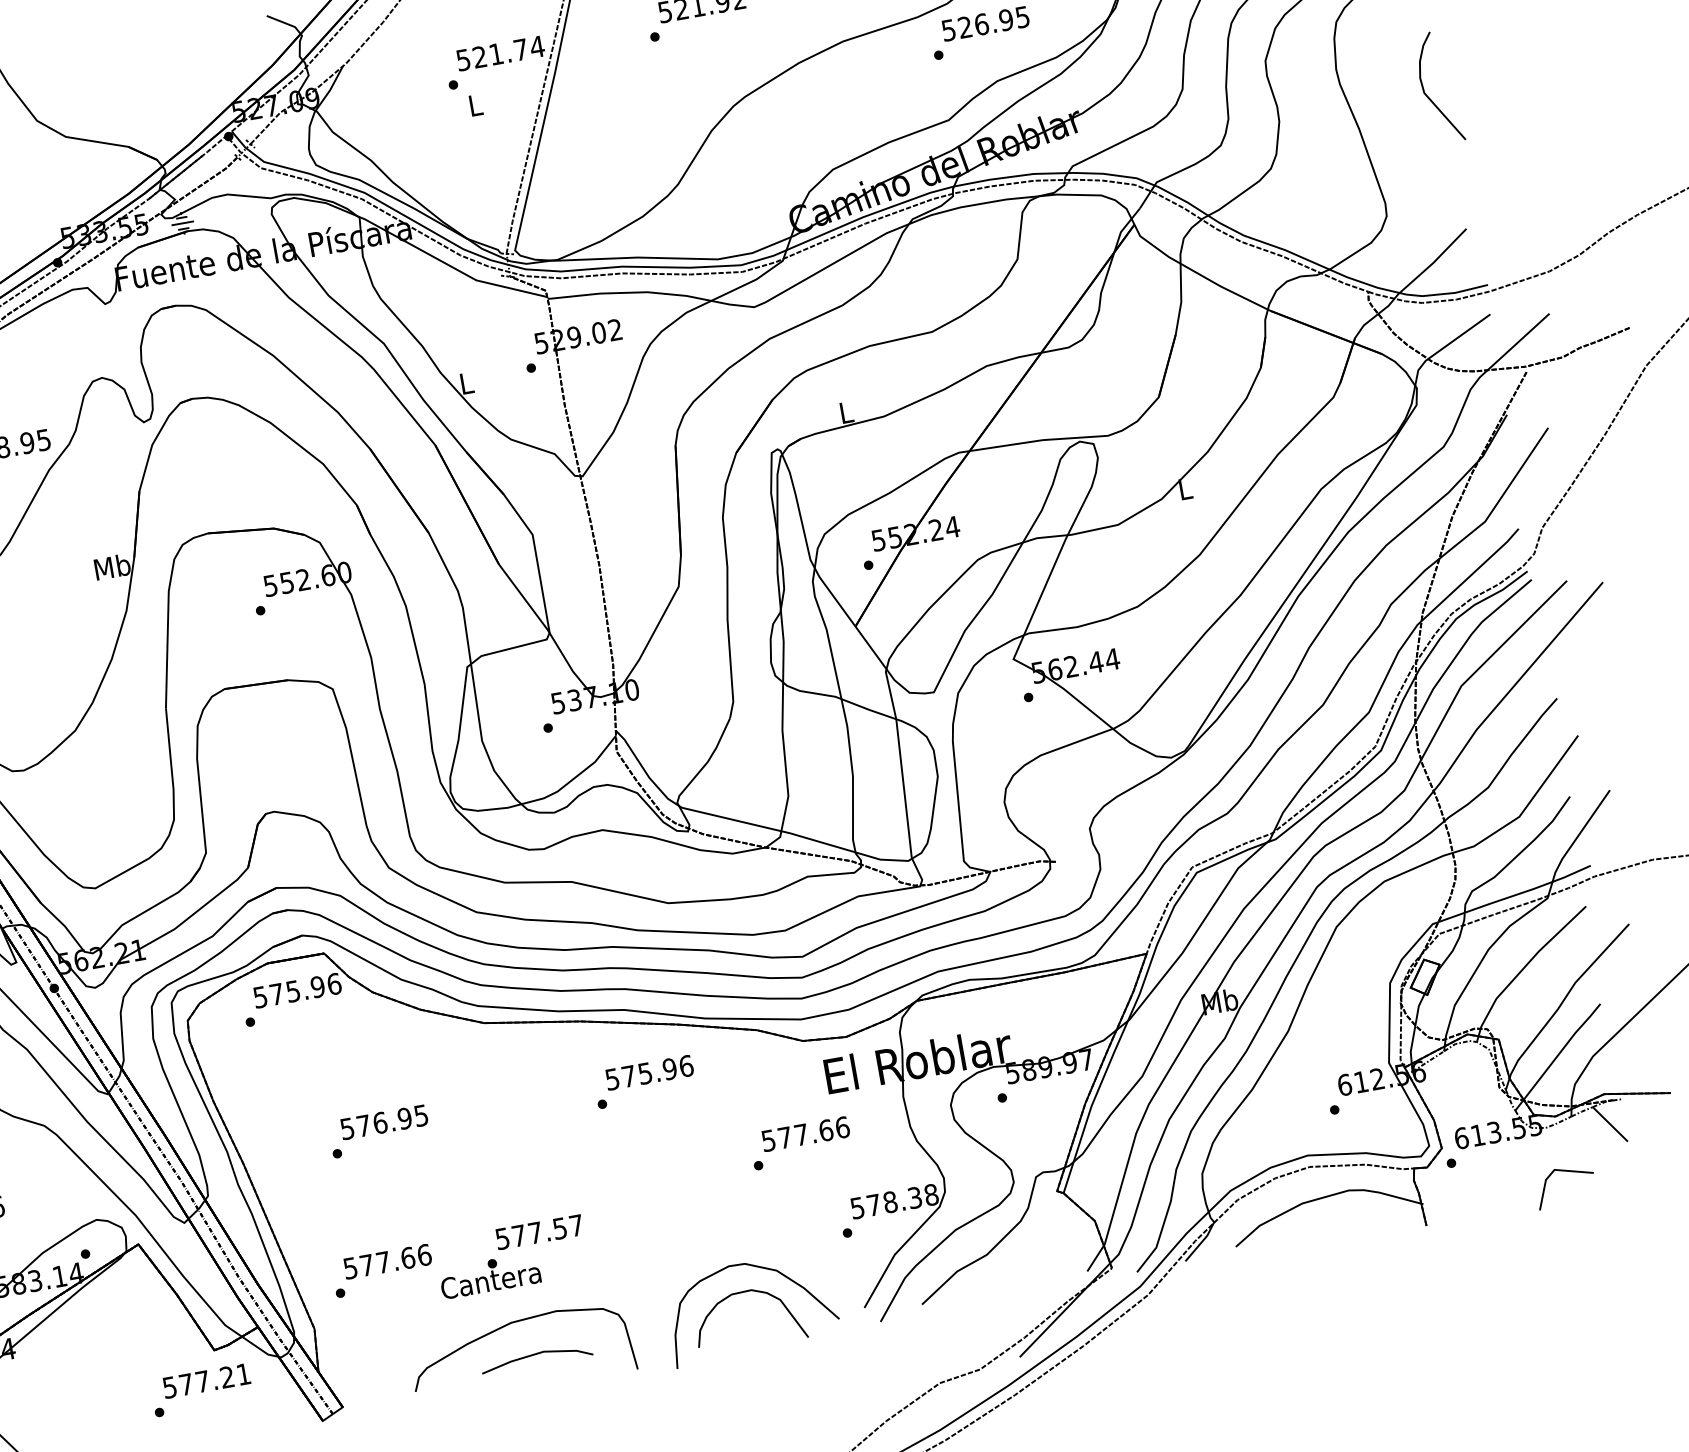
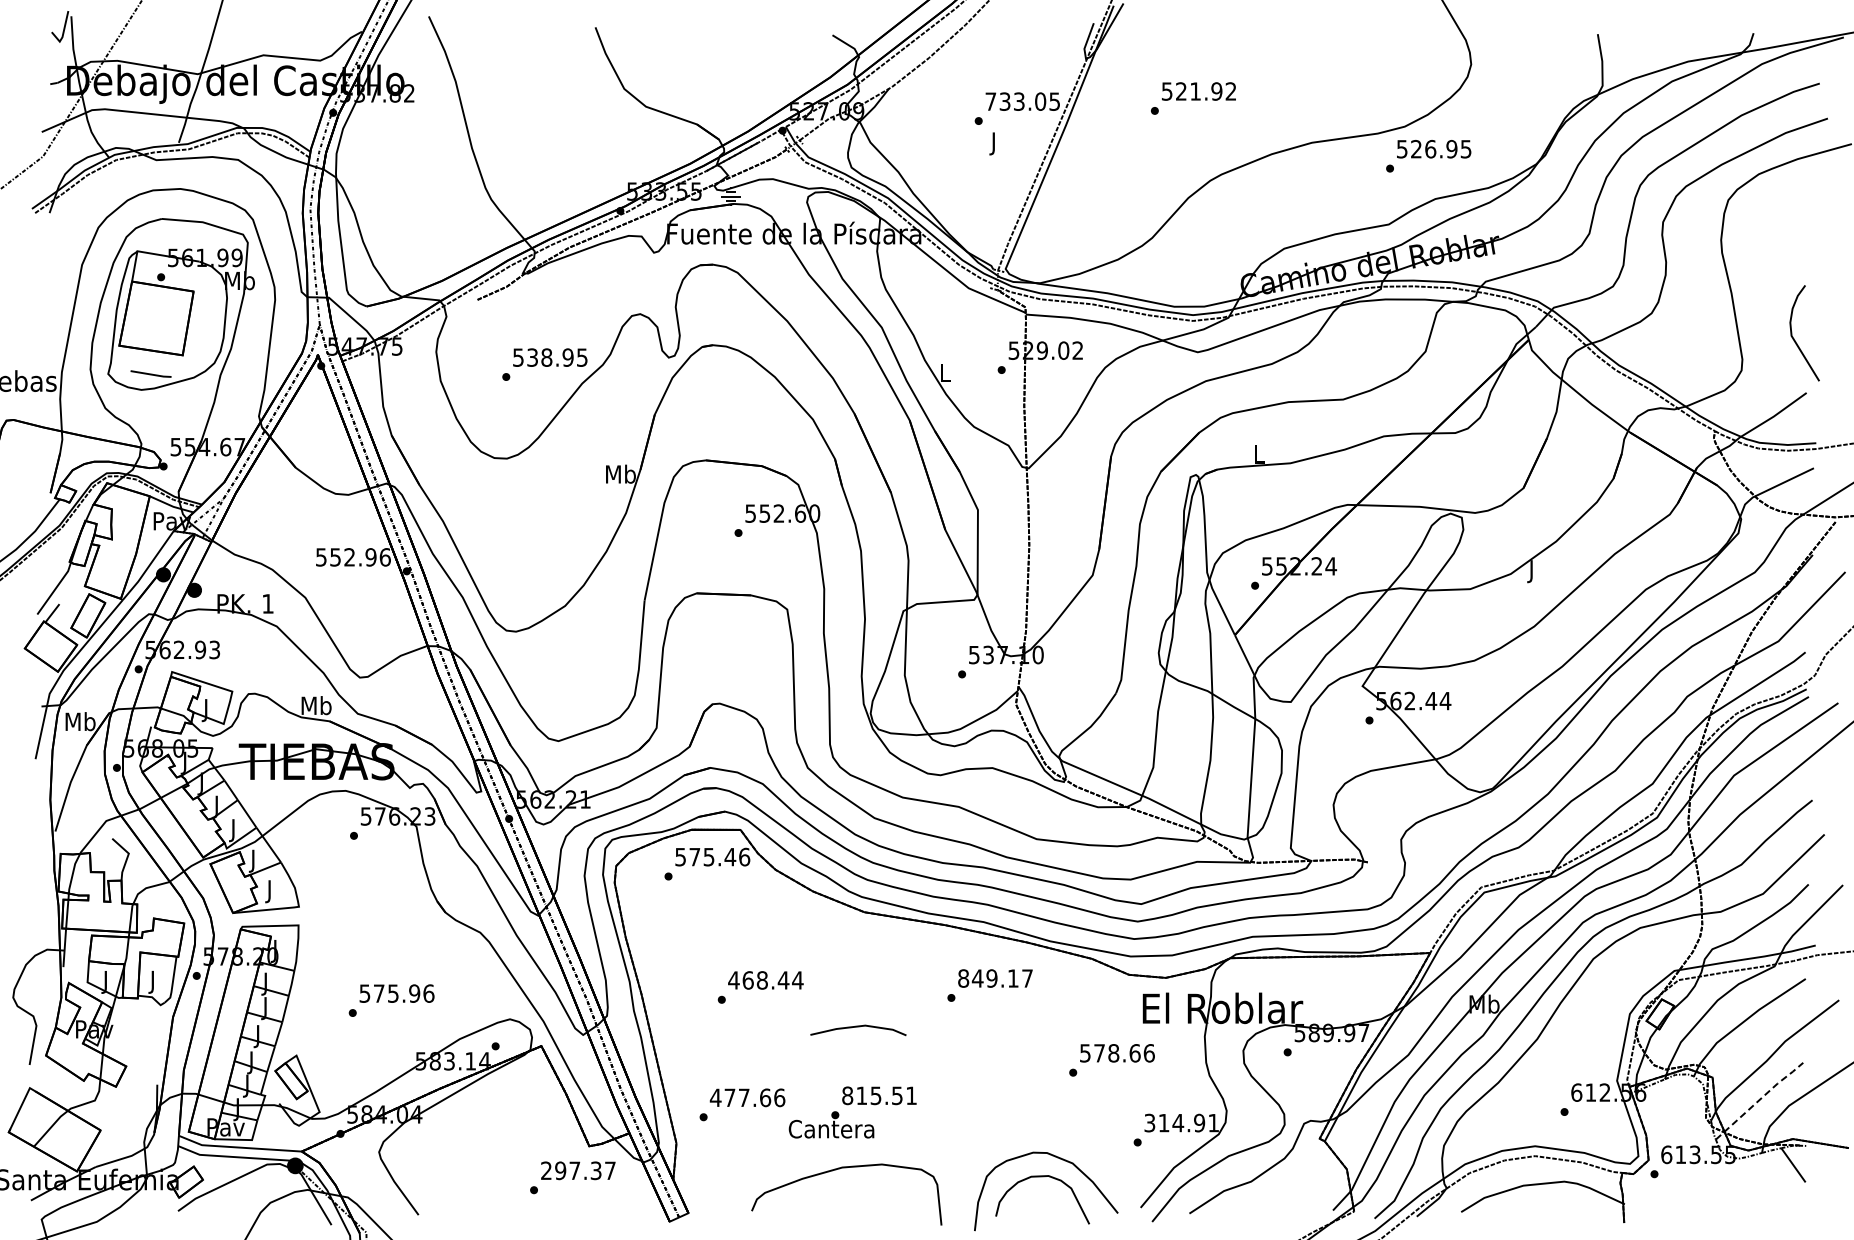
text: (500, 53) -> (1022, 101), 521.74 -> 733.05
curve: (1428, 95) -> (1794, 338), moved
text: (476, 107) -> (994, 143), L -> J
text: (1186, 491) -> (1532, 571), L -> J
text: (317, 986) -> (730, 856), 575.96 -> 575.46
line: (1558, 1055) -> (1760, 1099), solid -> dashed
text: (649, 1072) -> (995, 978), 575.96 -> 849.17
text: (383, 1122) -> (765, 980), 576.95 -> 468.44
text: (801, 1135) -> (1113, 1053), 577.66 -> 578.66
line: (1568, 1172) -> (1751, 1199), removed
text: (895, 1200) -> (1182, 1122), 578.38 -> 314.91
text: (539, 1231) -> (879, 1095), 577.57 -> 815.51
text: (350, 1267) -> (715, 1097), 577.66 -> 477.66
line: (536, 1355) -> (858, 1027), moved
text: (206, 1380) -> (578, 1170), 577.21 -> 297.37

